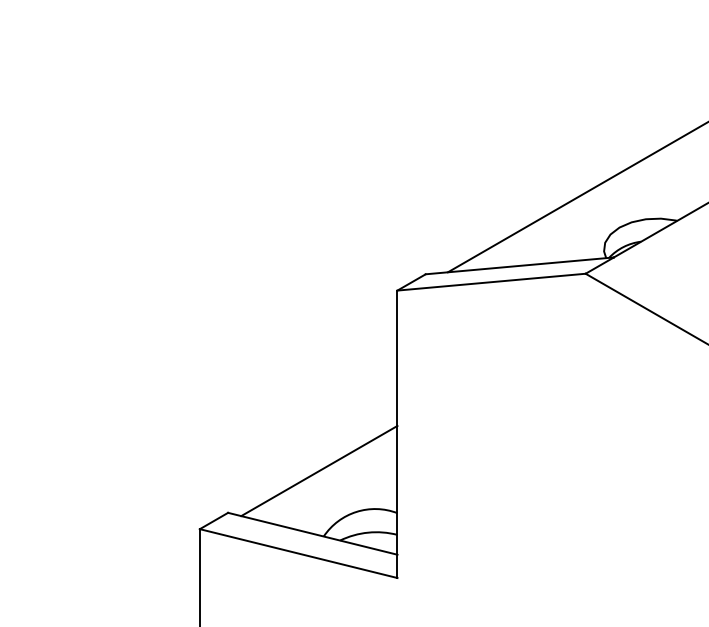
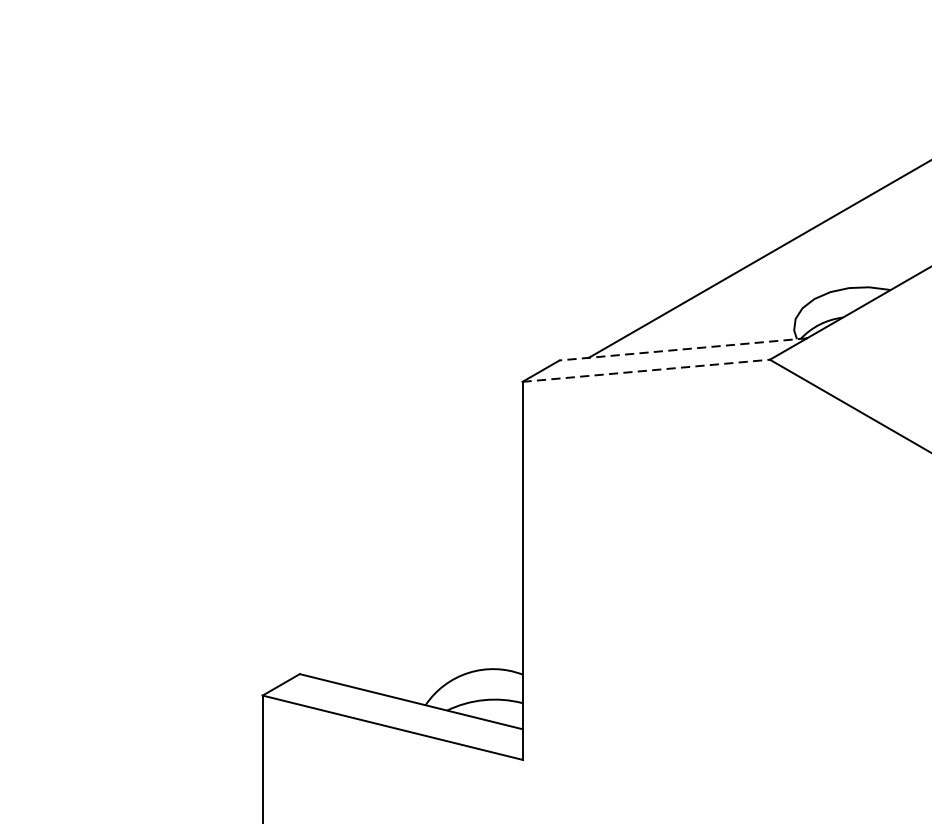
line: (519, 265) -> (682, 348), solid -> dashed
line: (492, 282) -> (647, 371), solid -> dashed
line: (319, 470) -> (419, 618), removed

